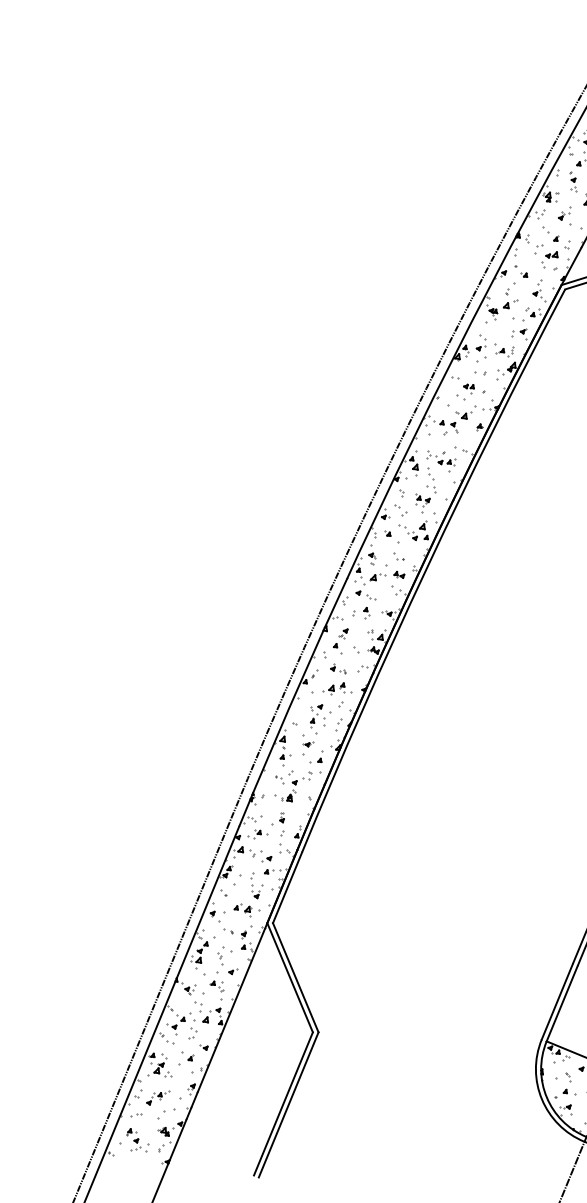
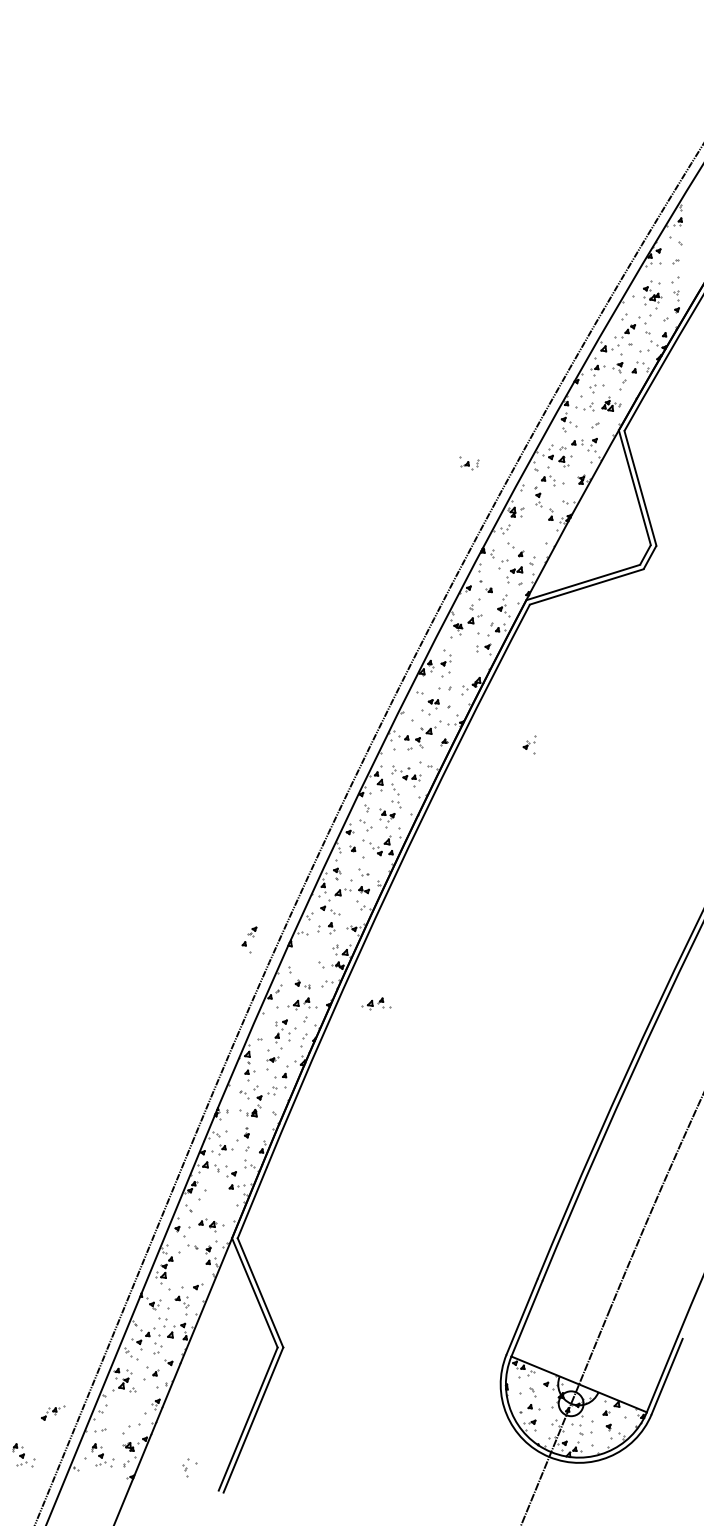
part: (564, 215) -> (529, 744), moved
part: (504, 350) -> (469, 463), moved
part: (340, 641) -> (249, 939), moved
part: (411, 688) -> (376, 1003), added
part: (256, 885) -> (221, 1200), removed
part: (224, 955) -> (189, 1467), moved
part: (158, 1097) -> (53, 1412), moved
part: (58, 1140) -> (23, 1455), added

